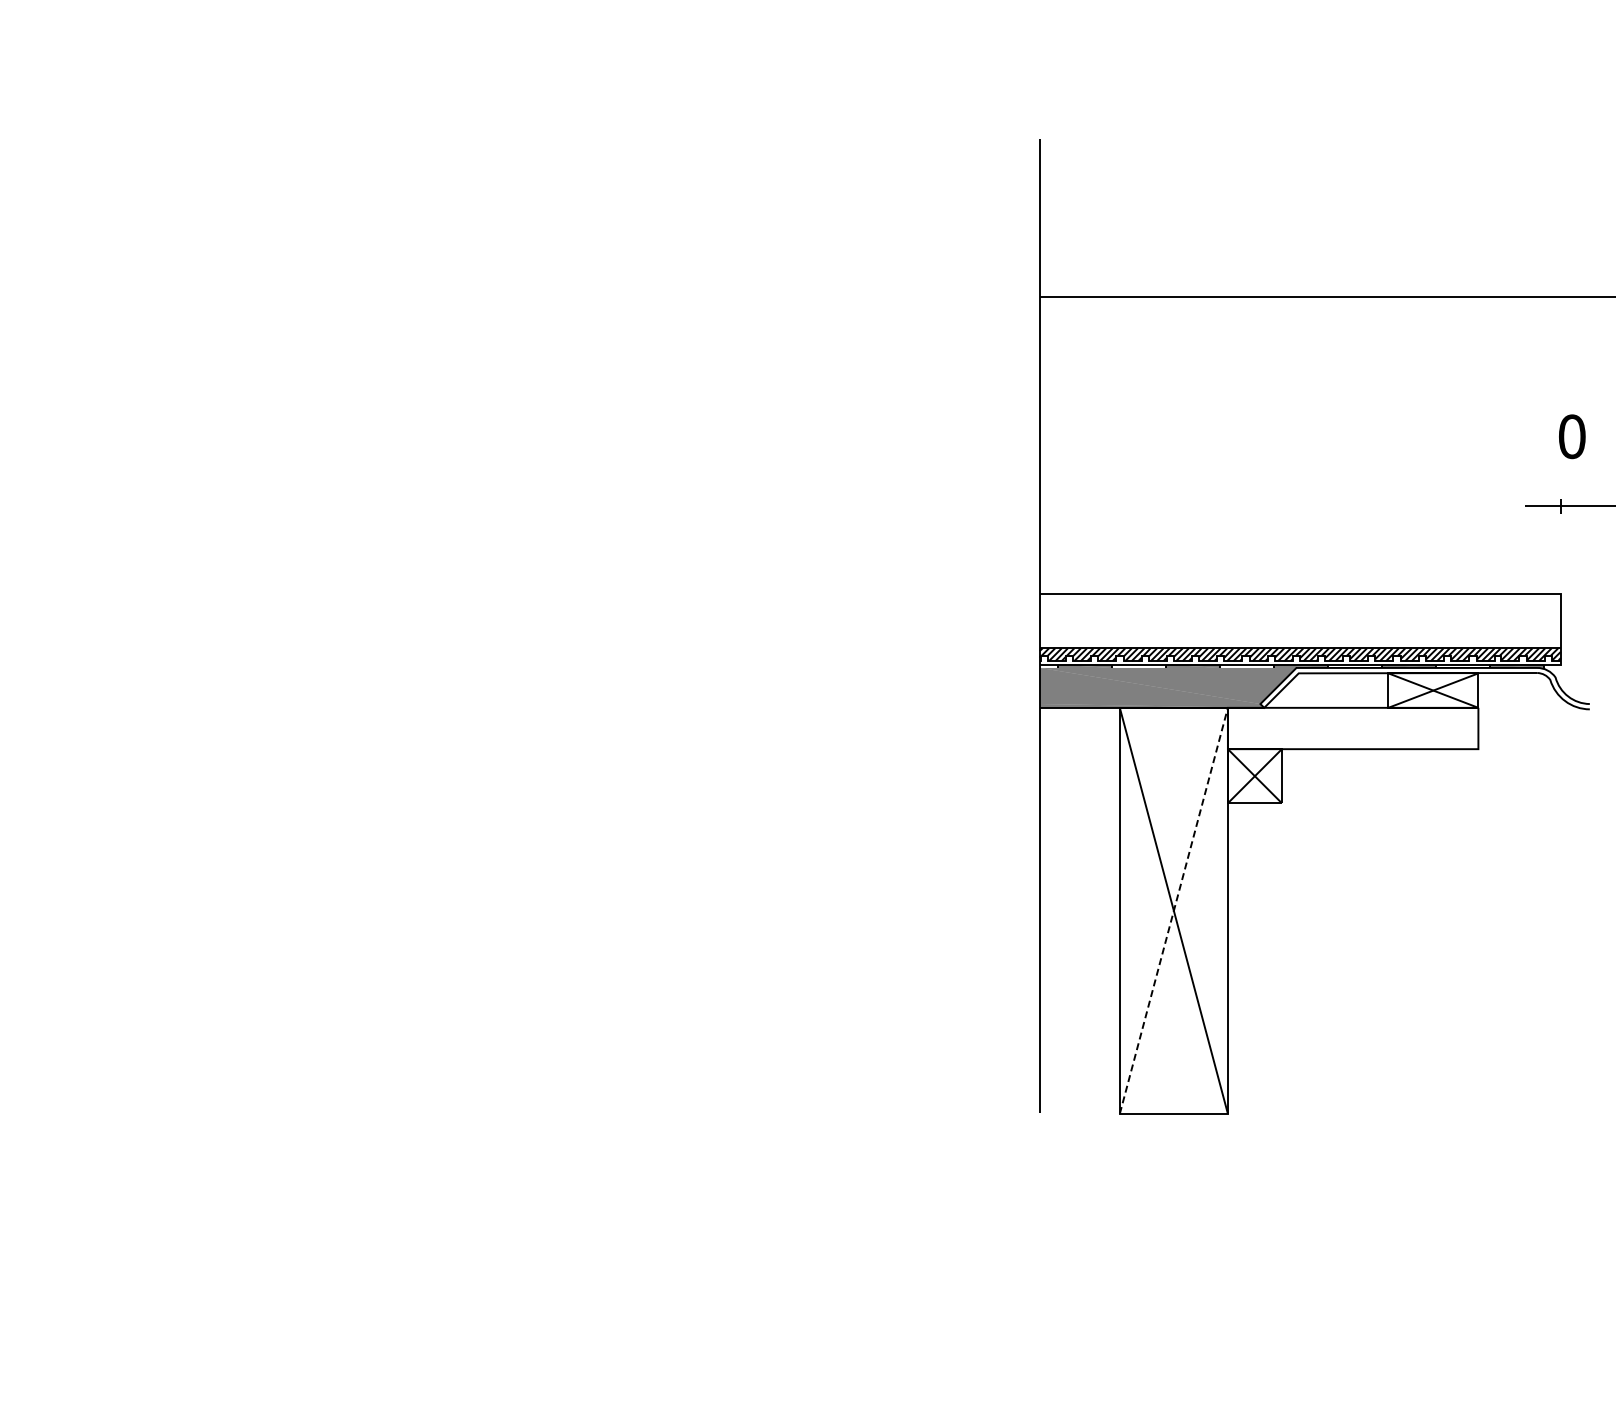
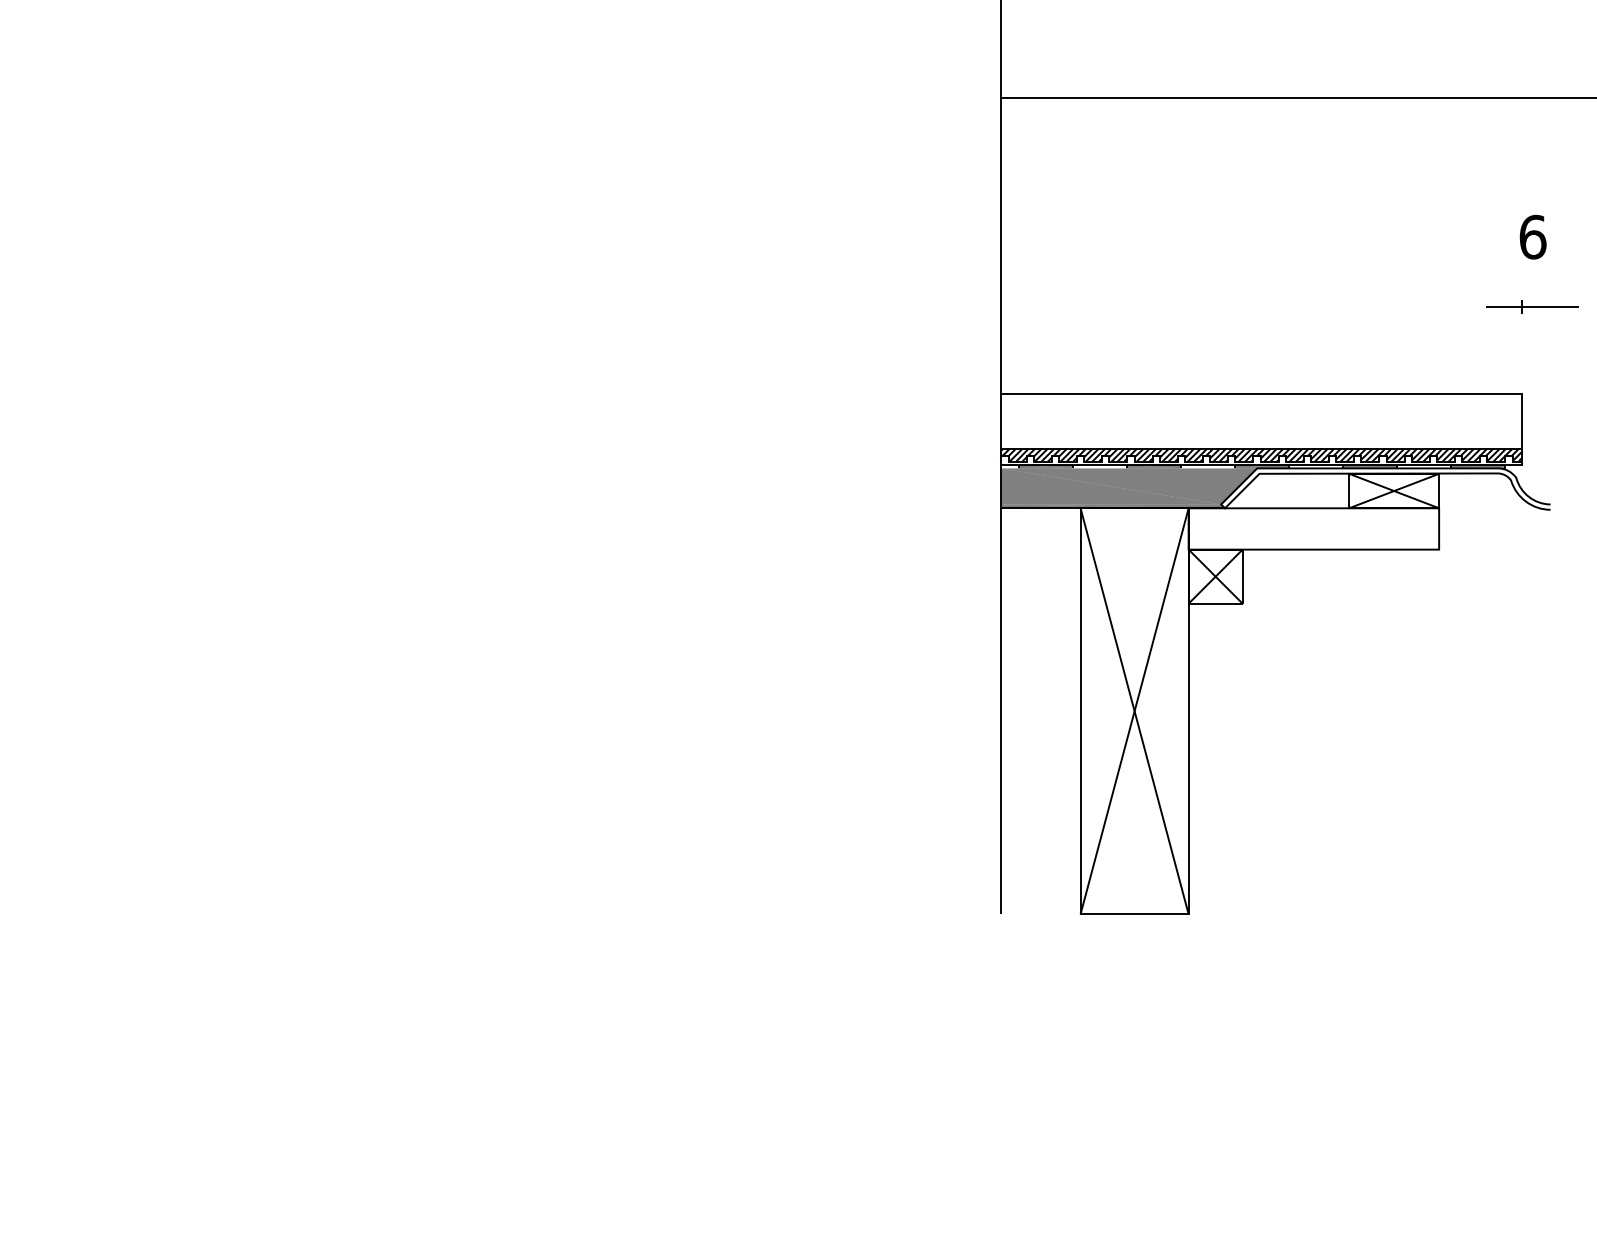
text: (1572, 436) -> (1533, 236), 0 -> 6
line: (1174, 910) -> (1135, 710), dashed -> solid

